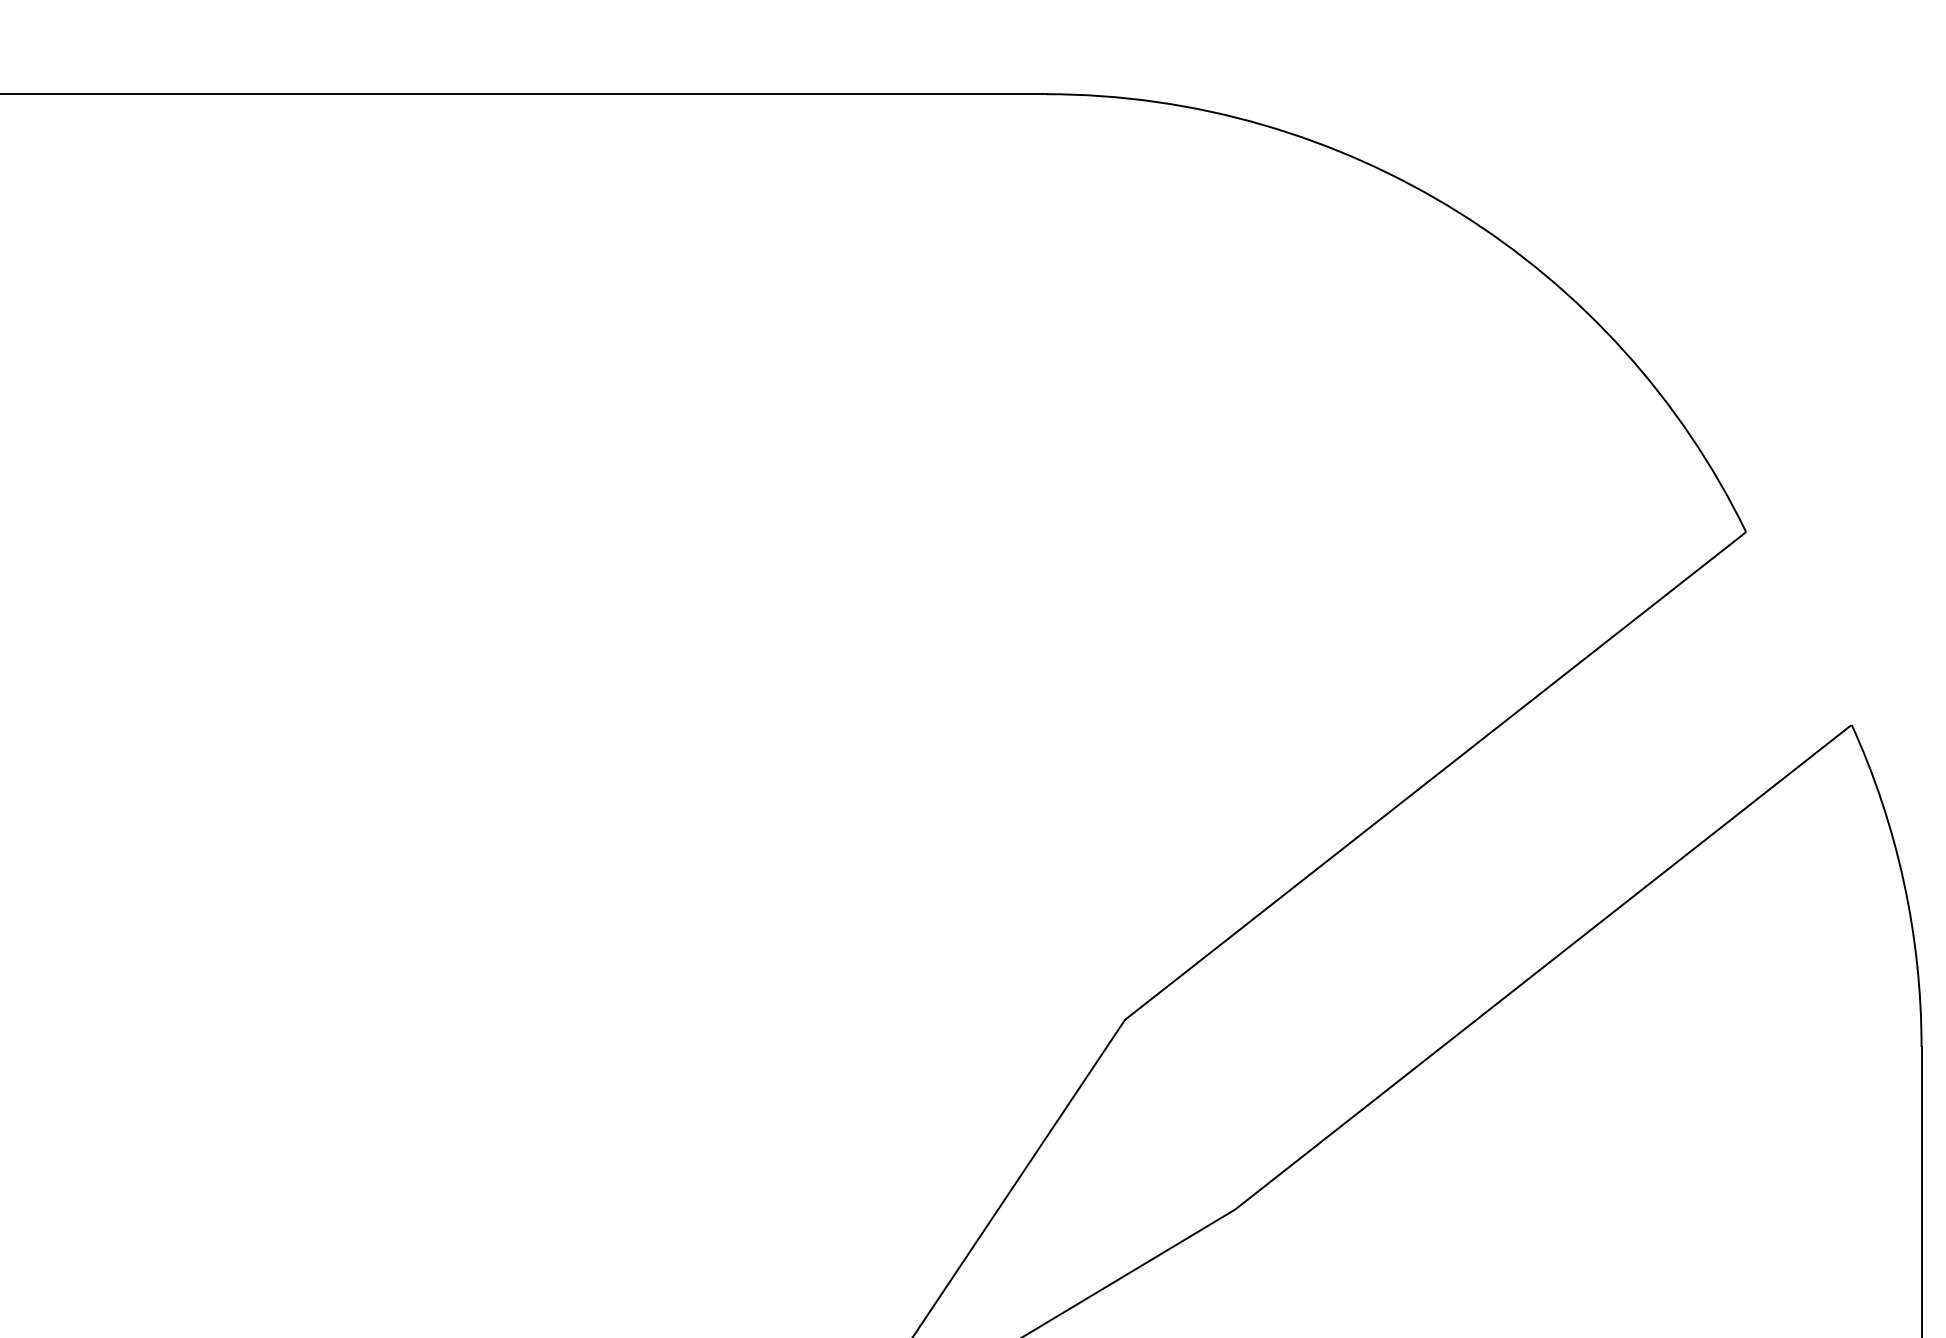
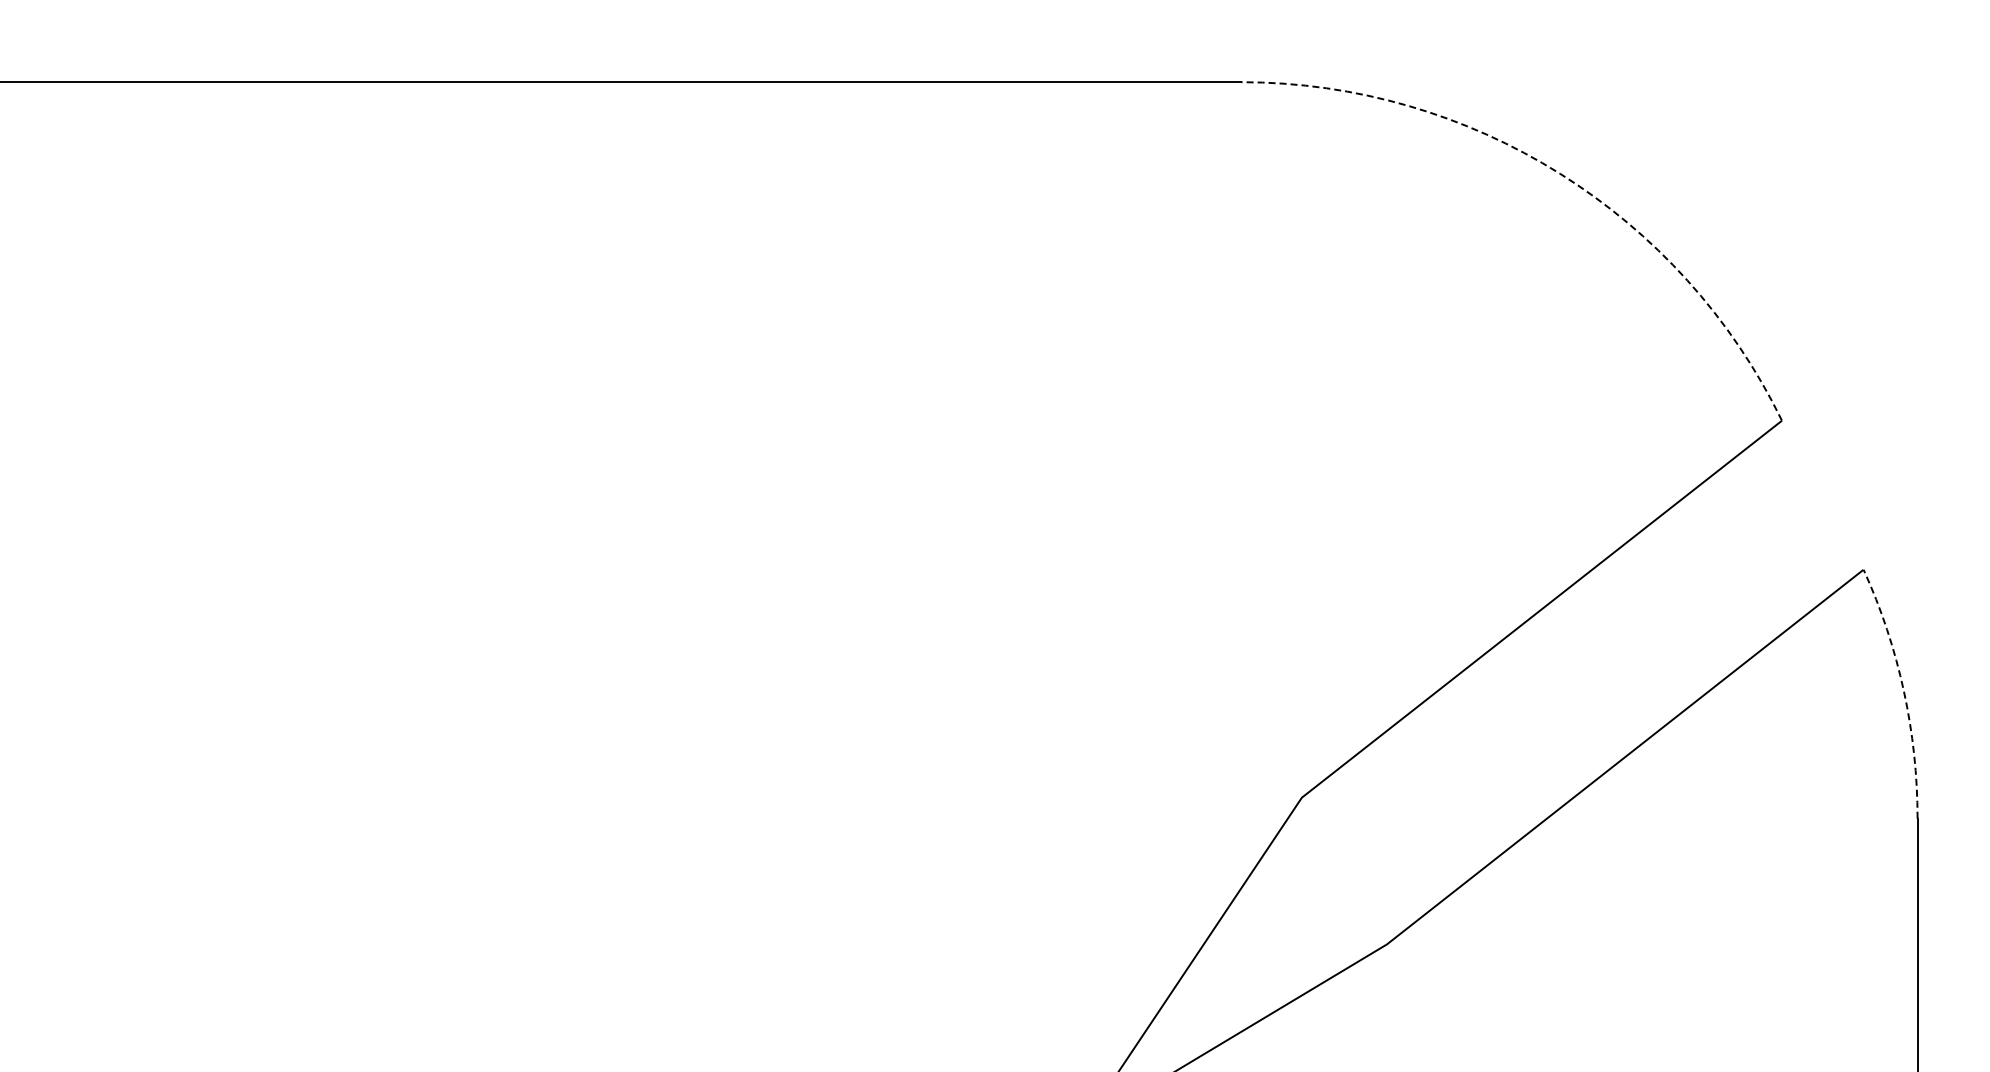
arc: (1459, 212) -> (1560, 173), solid -> dashed
arc: (1903, 882) -> (1903, 691), solid -> dashed

